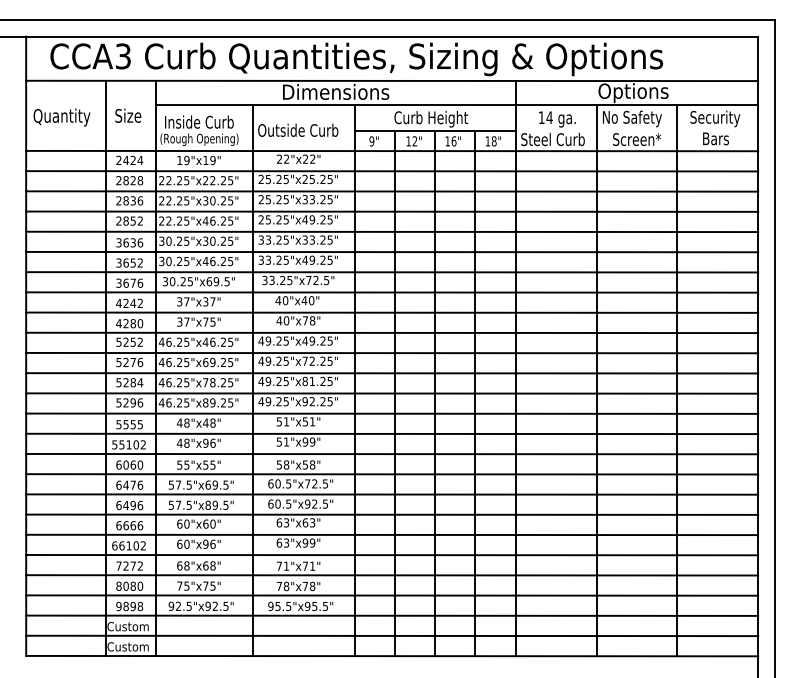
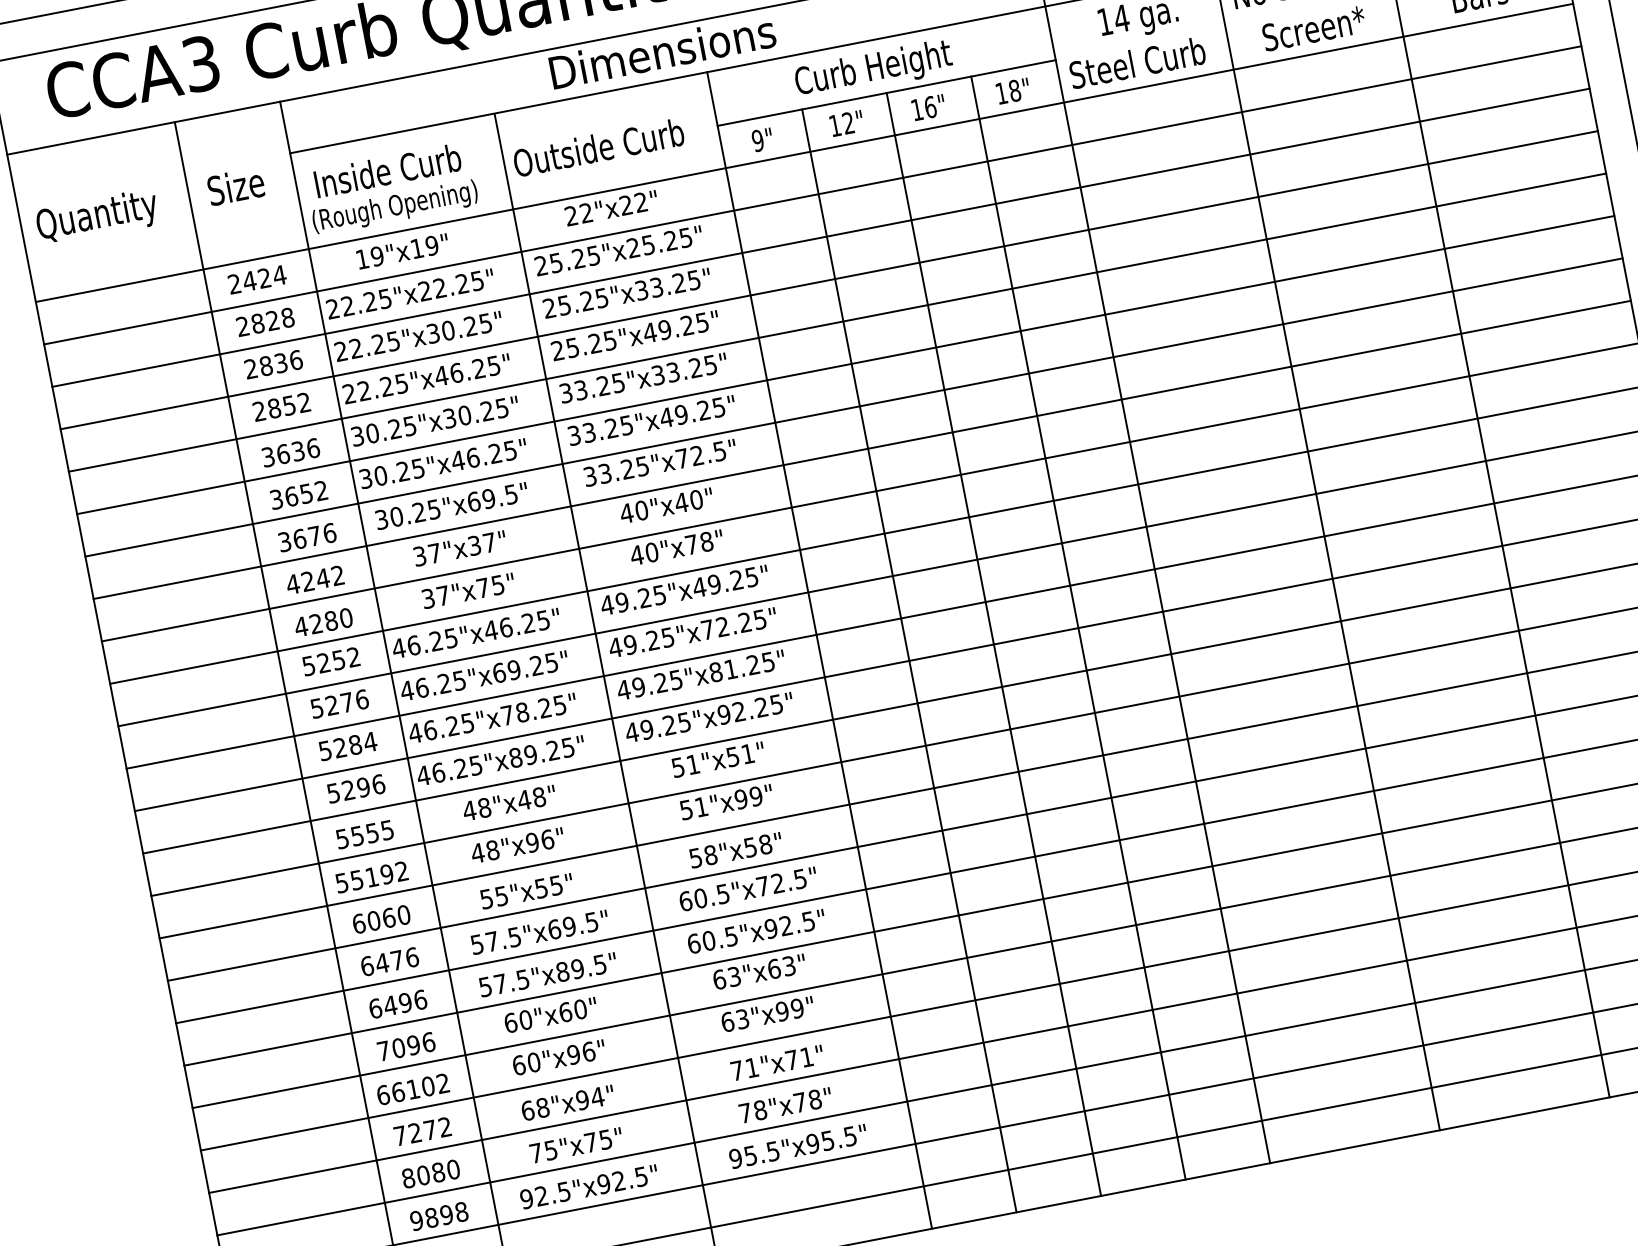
text: (135, 444) -> (385, 873), 55102 -> 55192
text: (126, 525) -> (399, 1047), 6666 -> 7096
text: (209, 565) -> (590, 1097), 68"x68" -> 68"x94"

